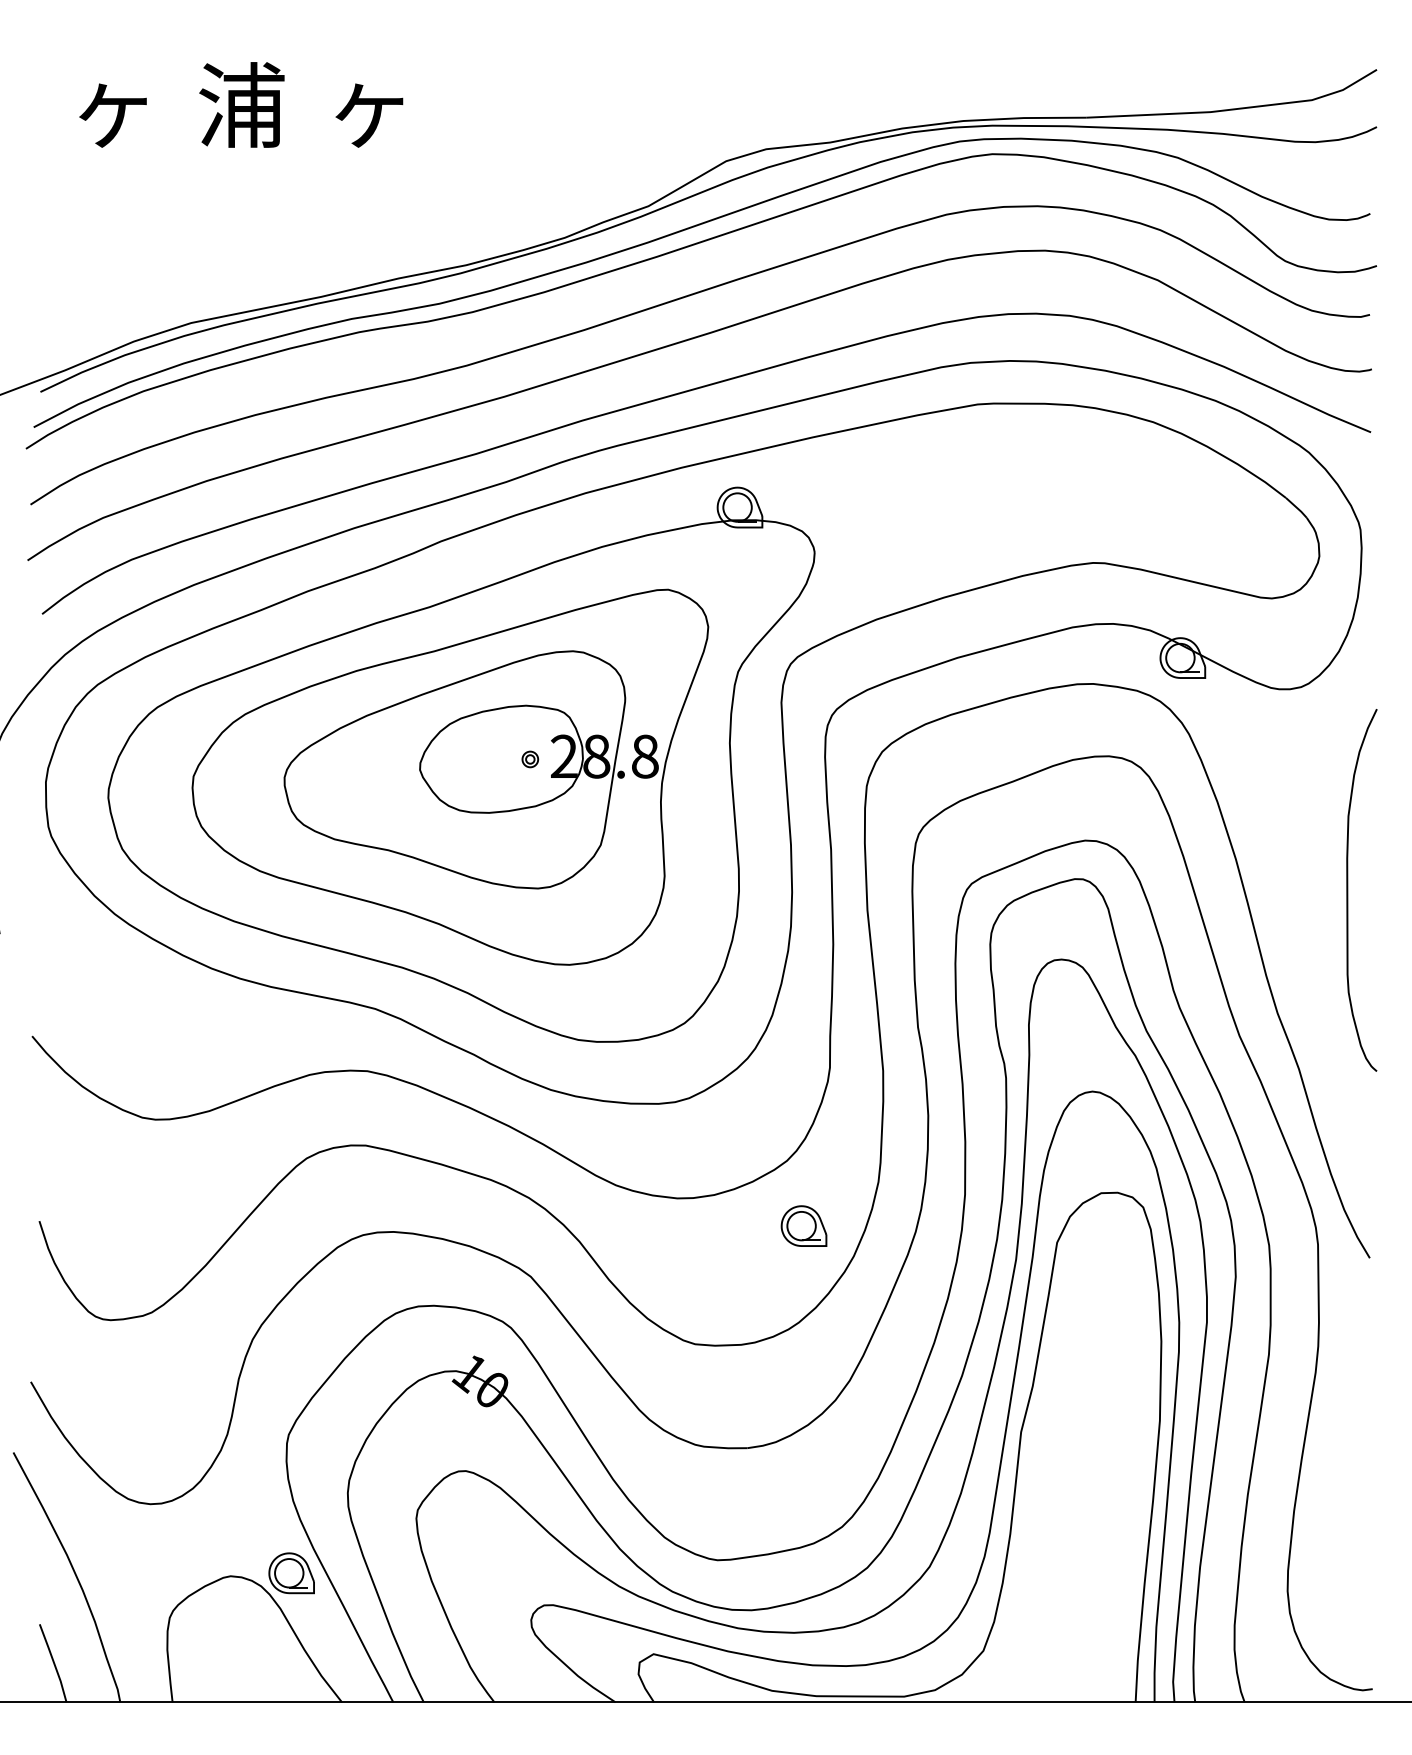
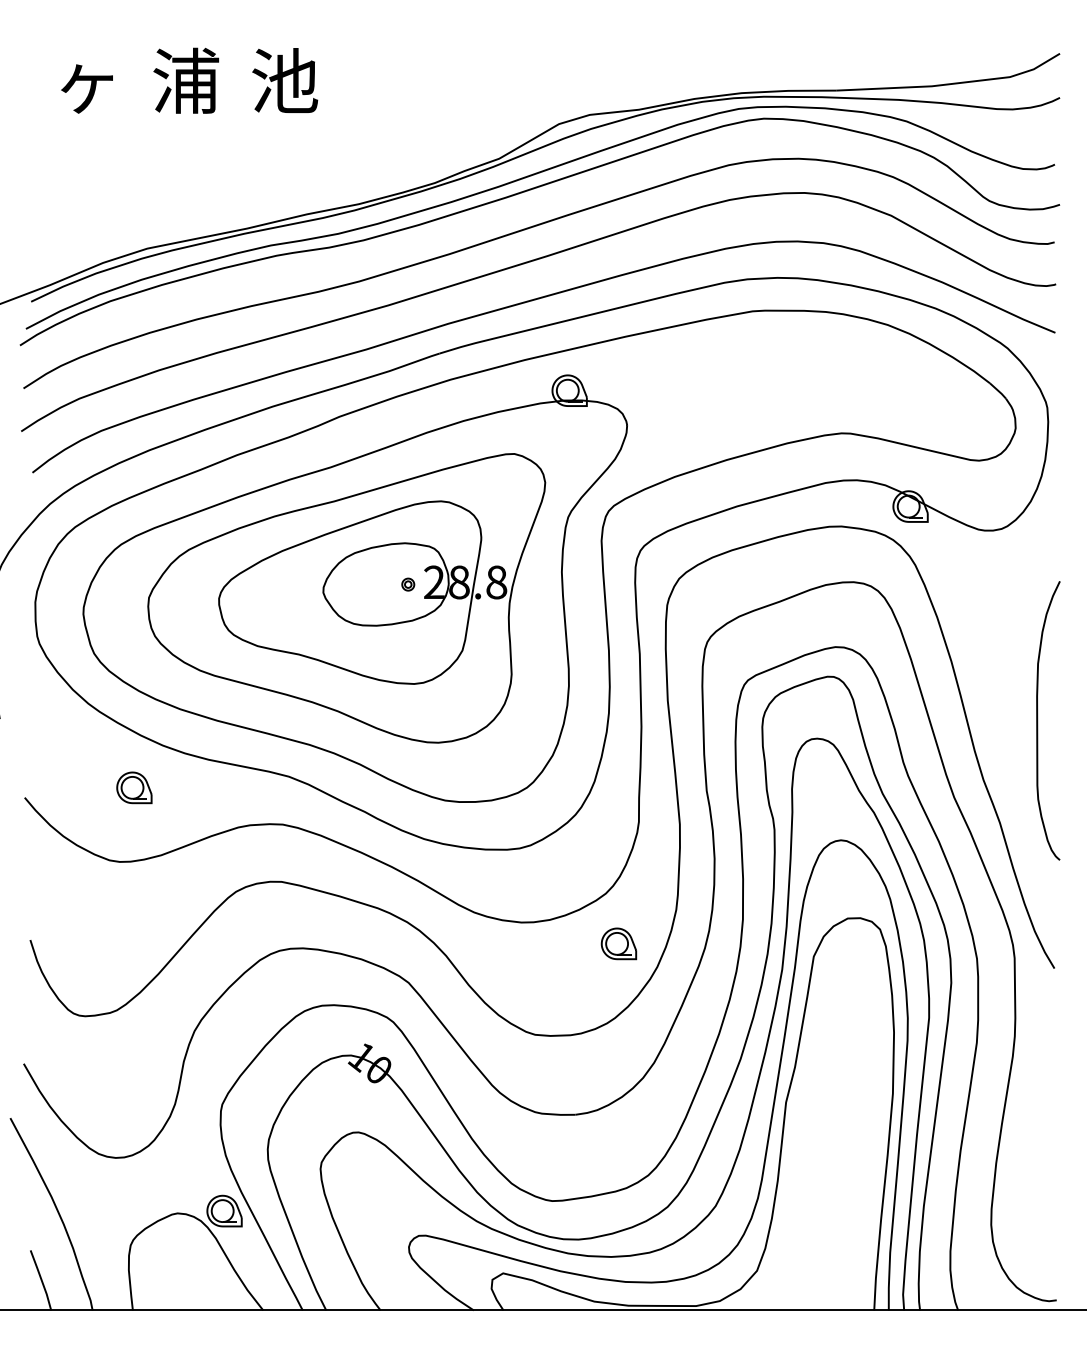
text: (370, 104) -> (285, 80), ヶ -> 池
curve: (1348, 890) -> (1038, 720), moved
part: (174, 1023) -> (134, 787), added

